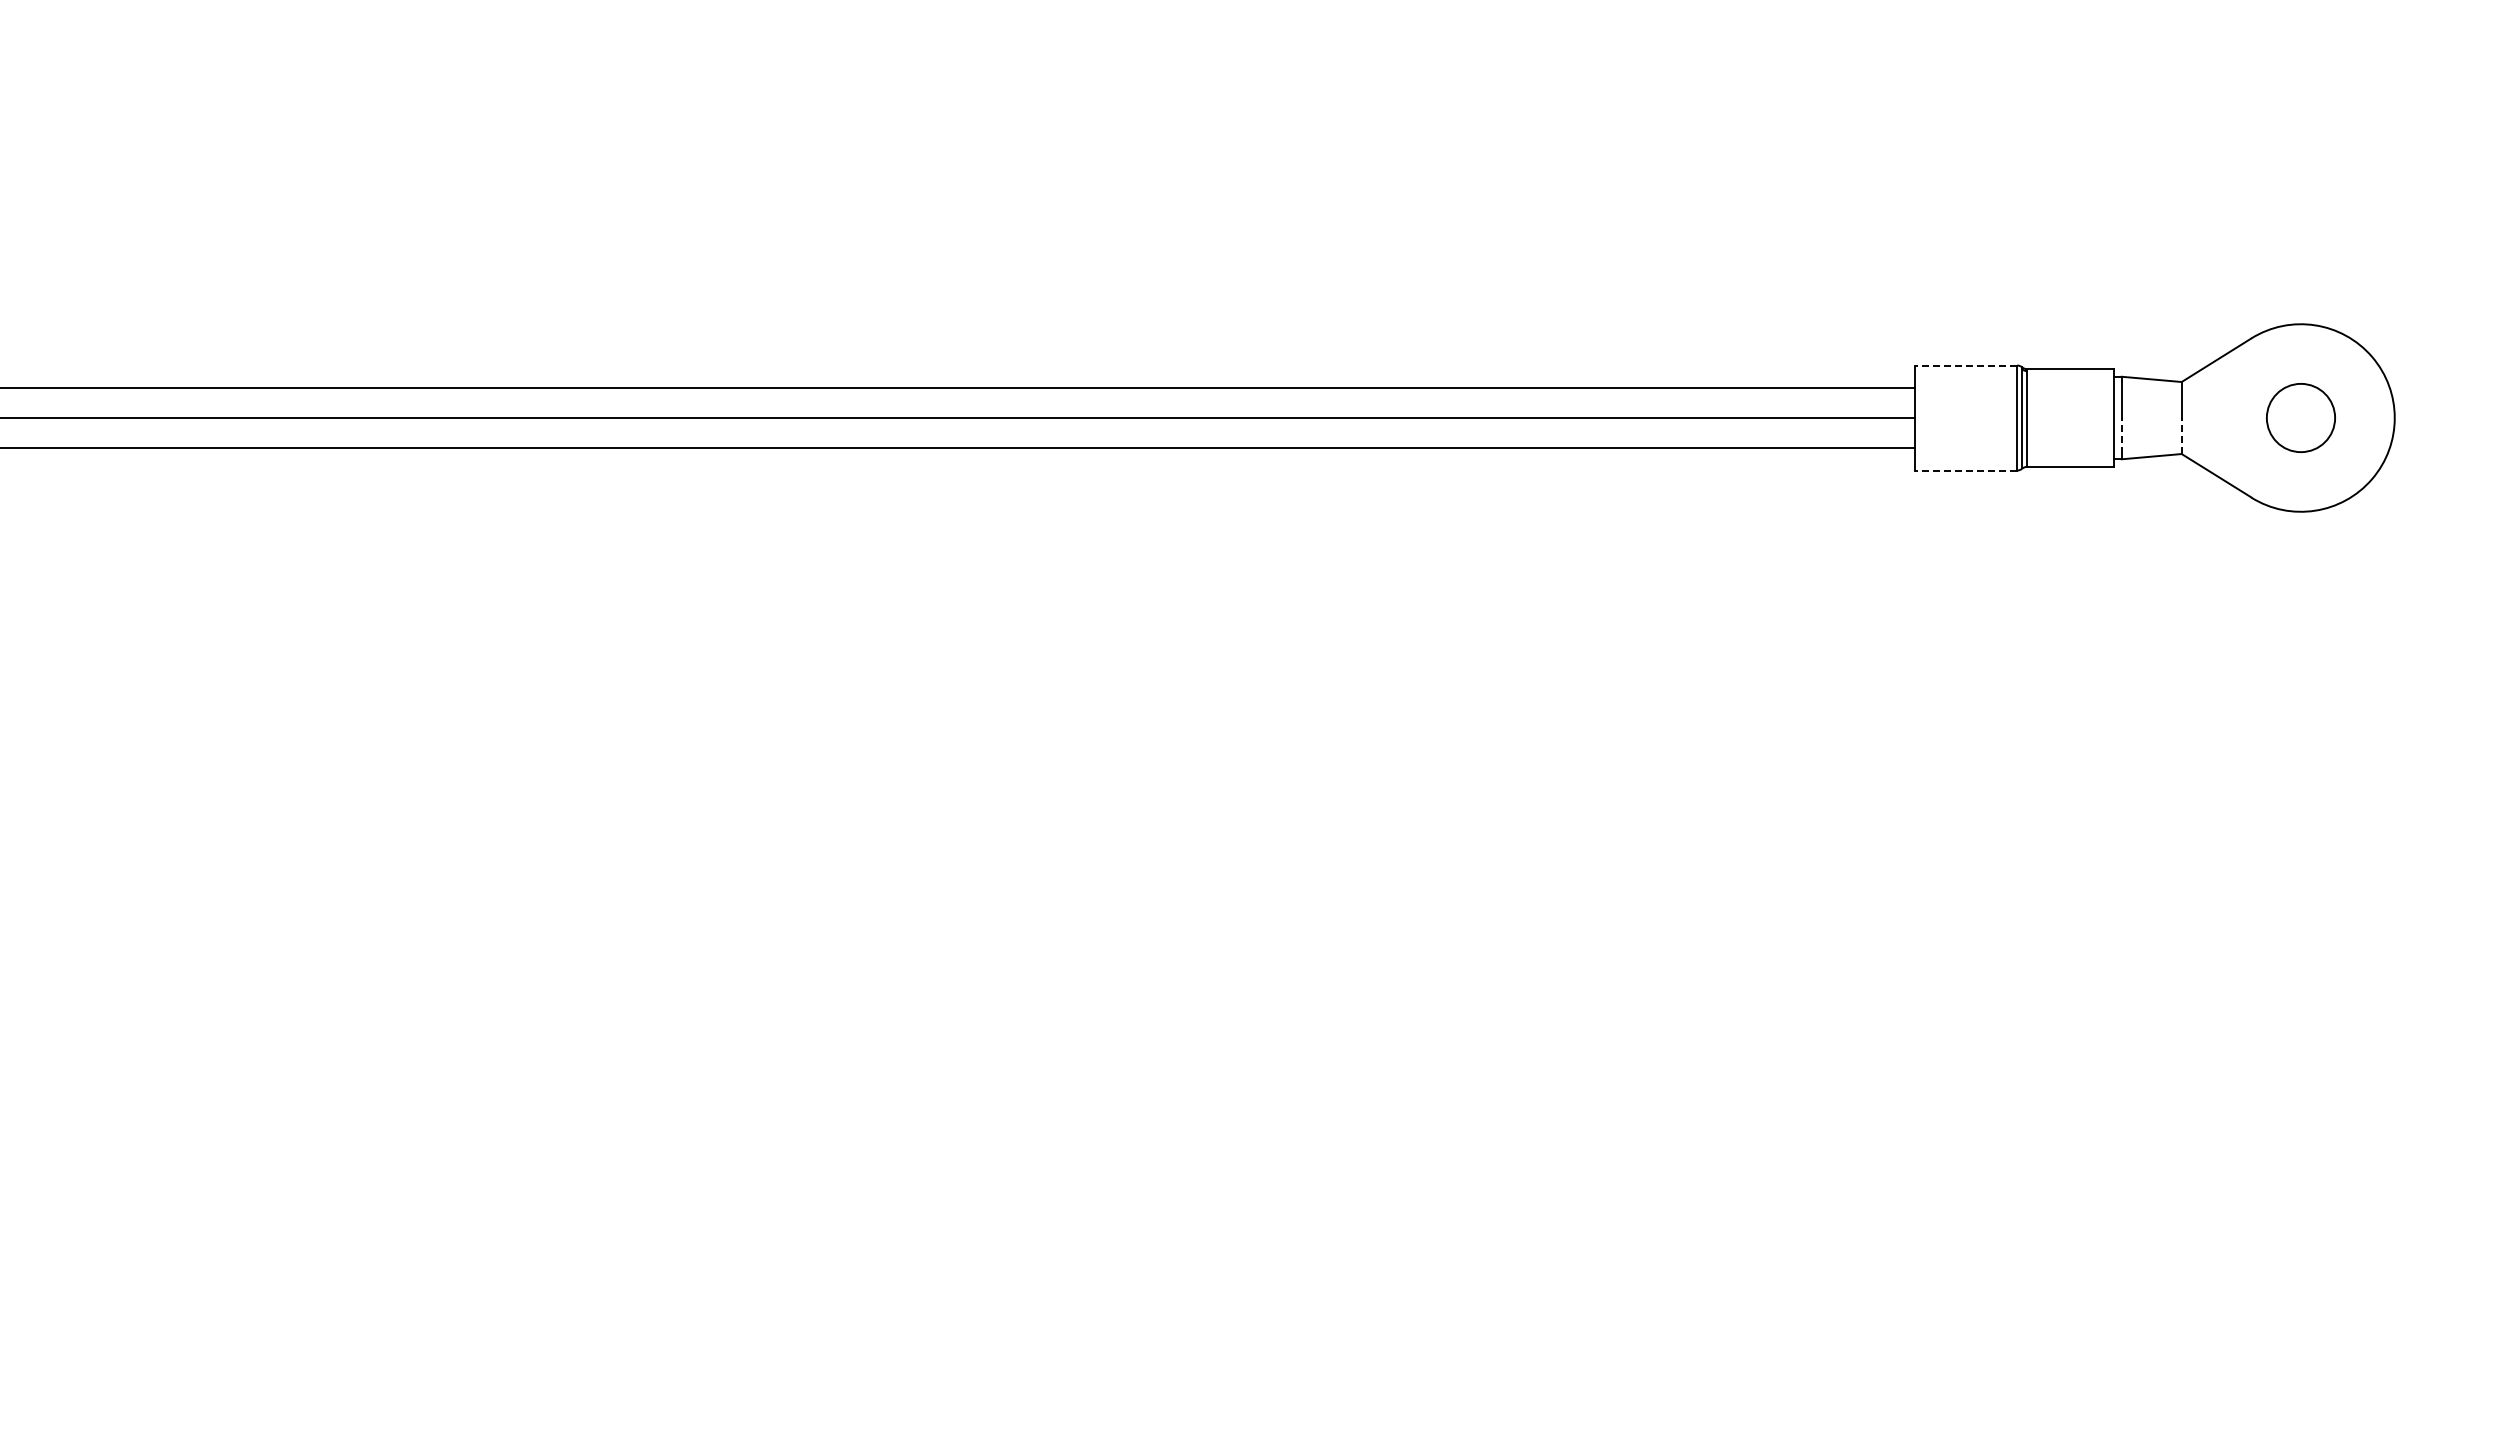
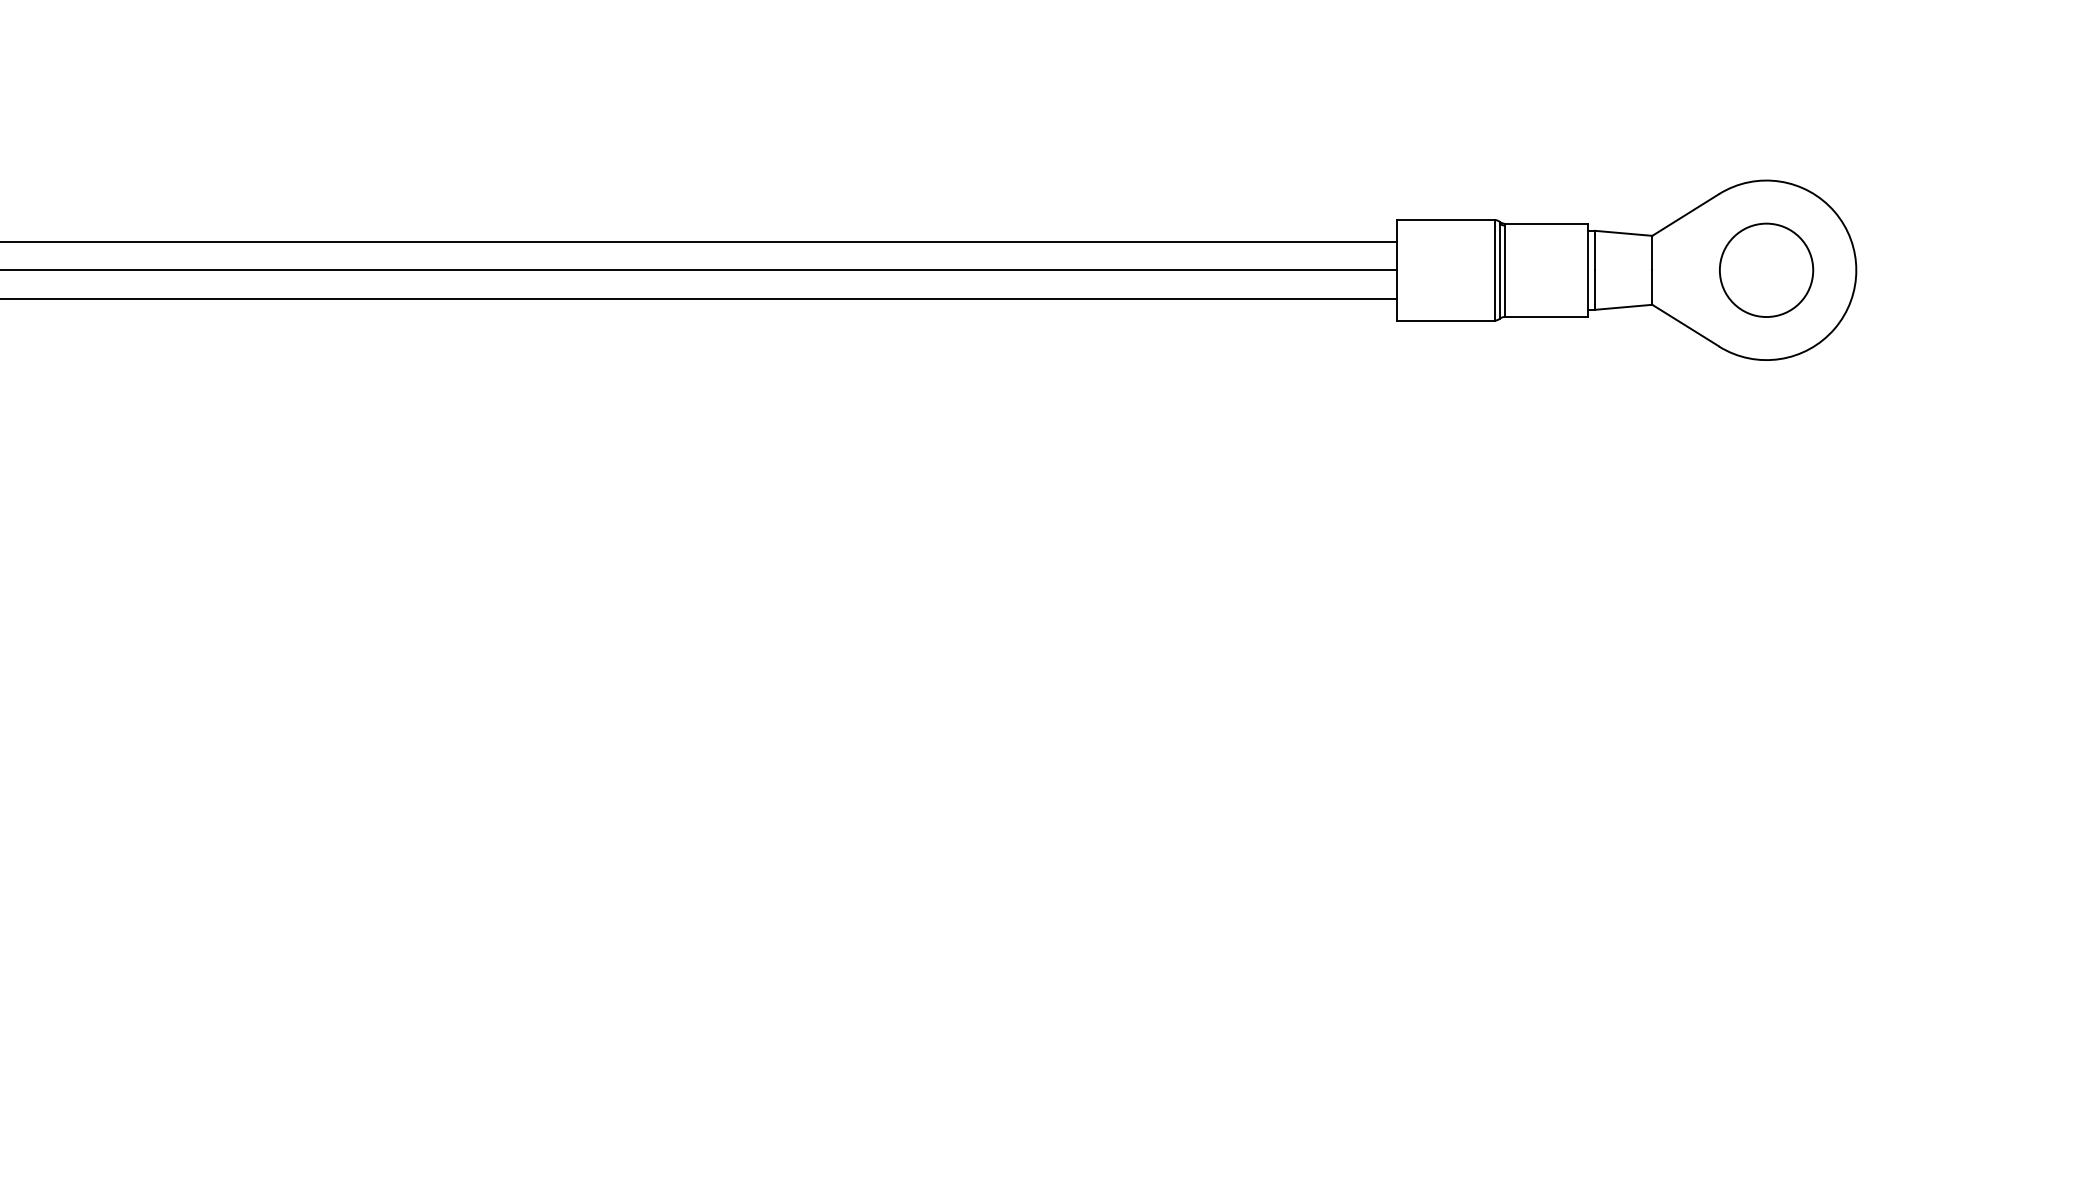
line: (1966, 365) -> (1446, 220), dashed -> solid
circle: (2300, 417) -> (1766, 269), size x1.43
line: (2121, 435) -> (1594, 287), dashed -> solid
line: (2181, 435) -> (1652, 287), dashed -> solid
line: (1966, 470) -> (1446, 320), dashed -> solid

